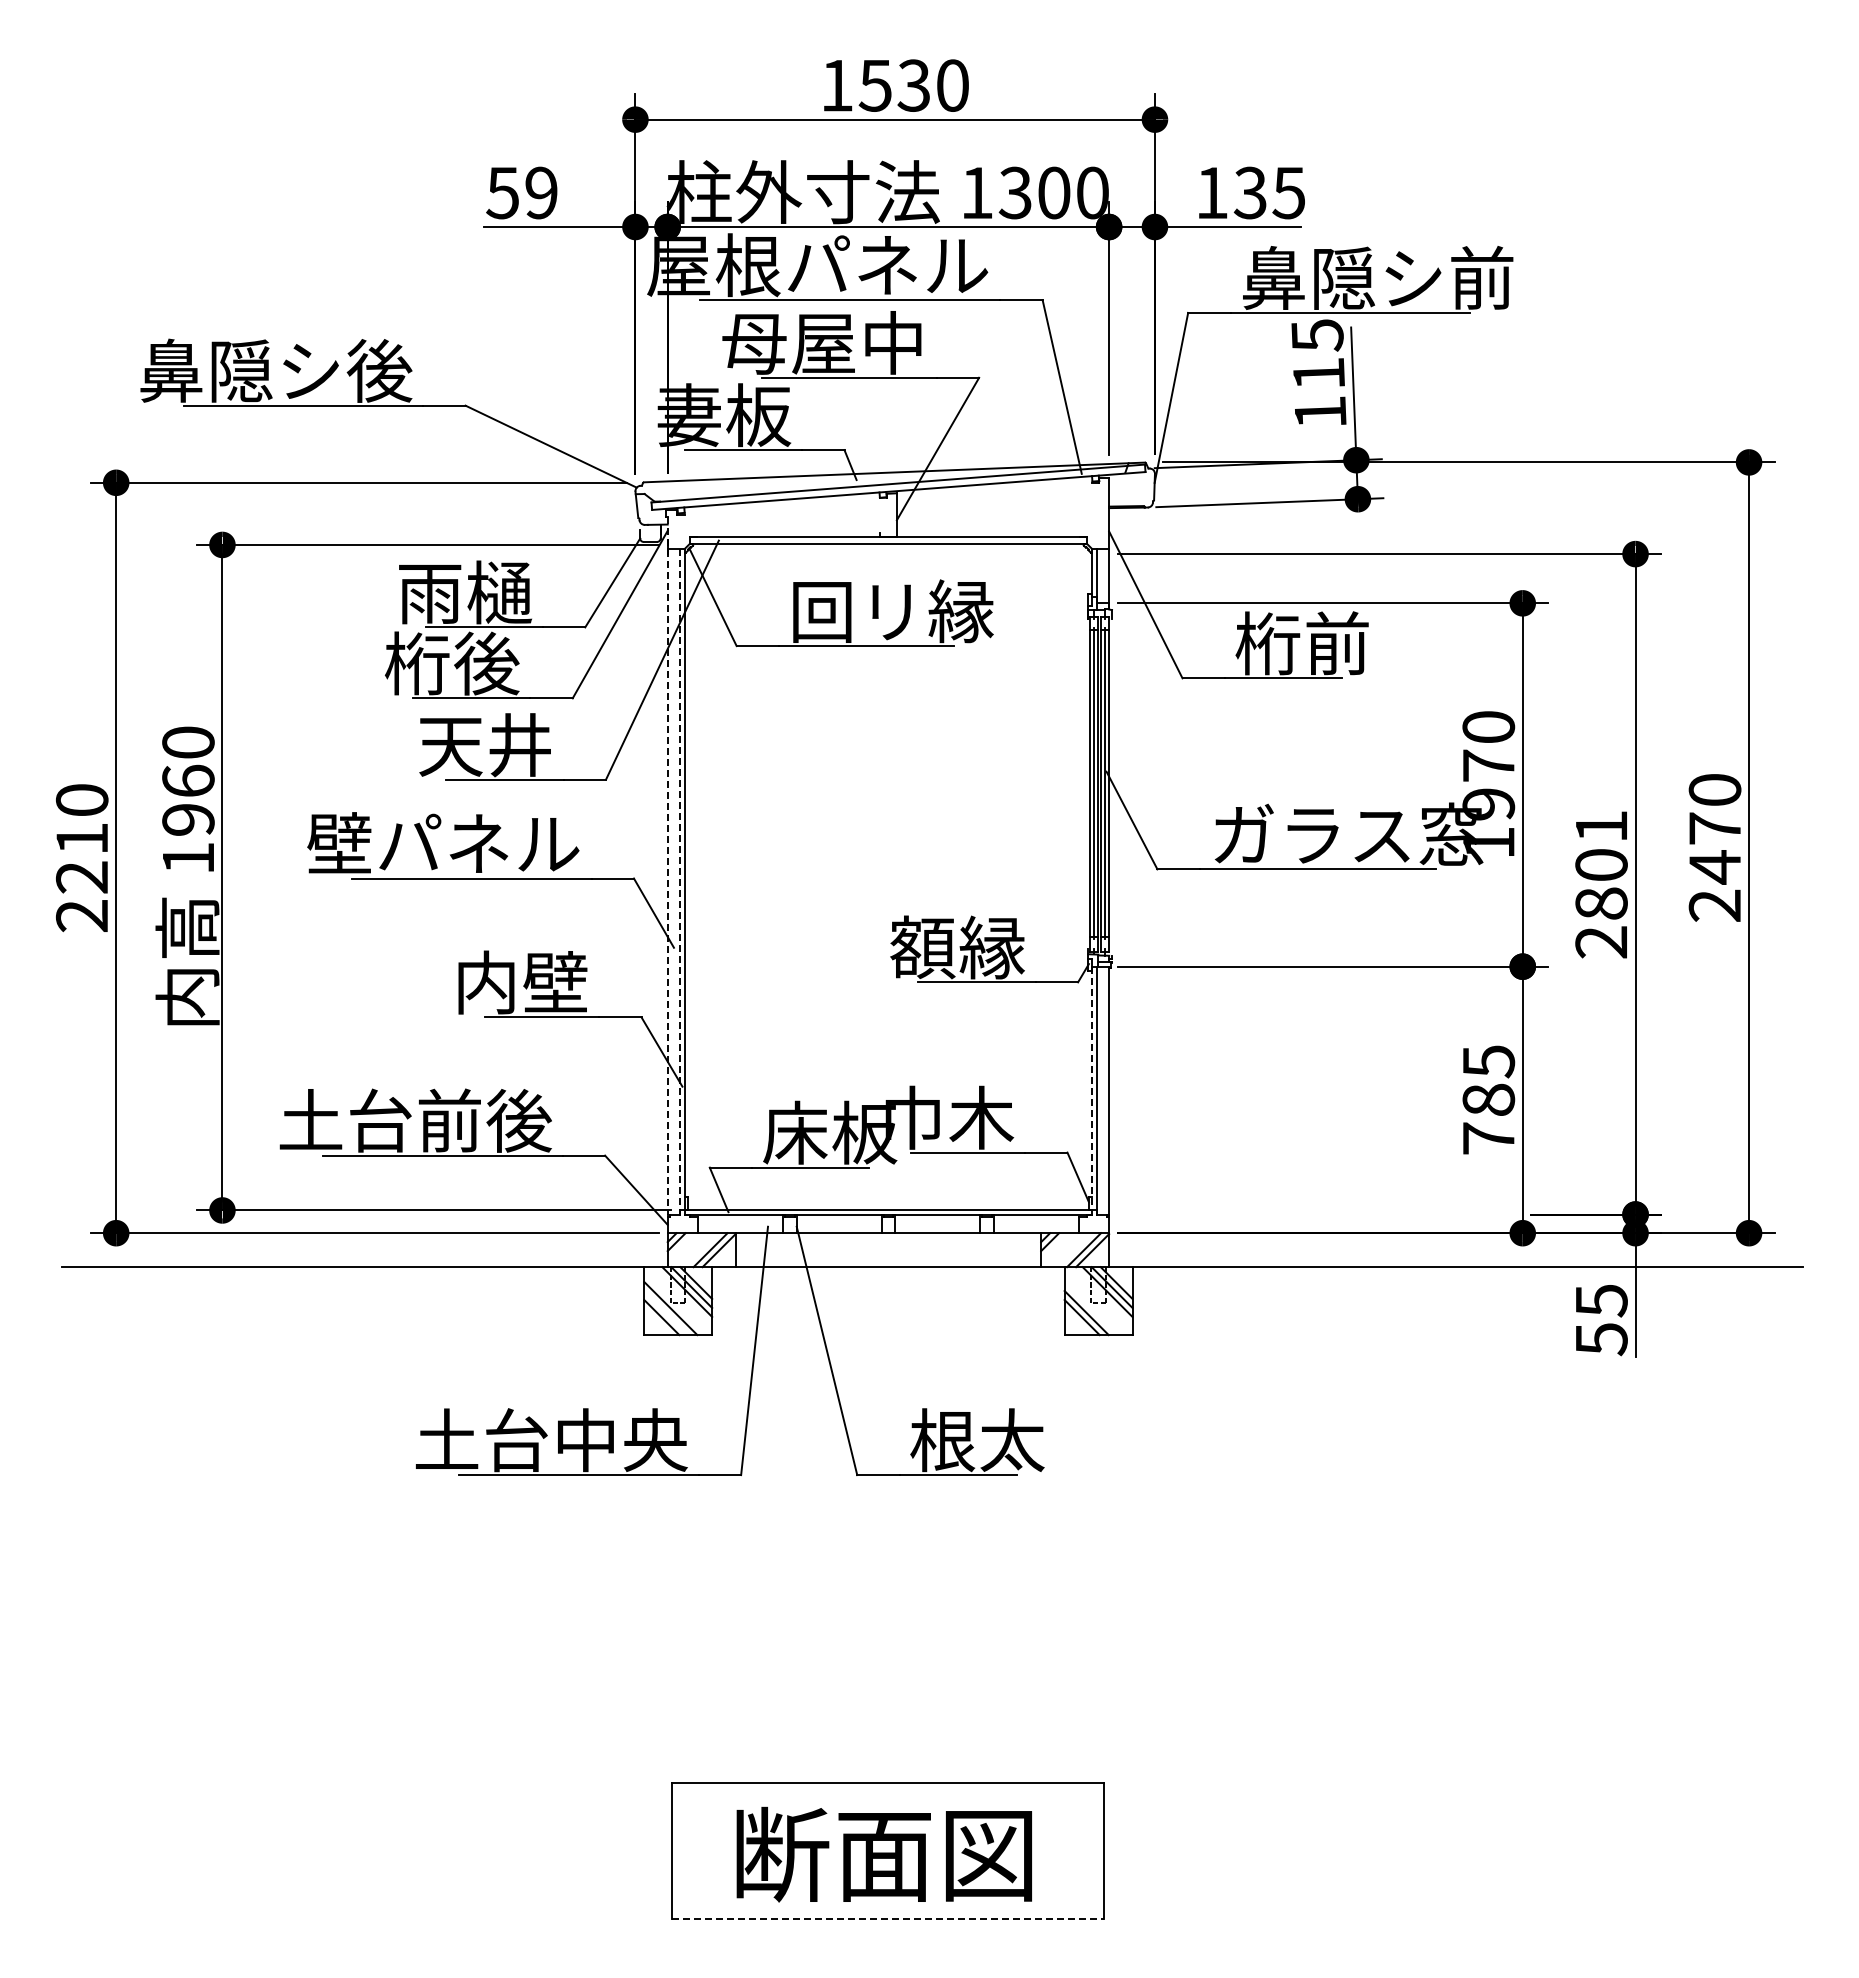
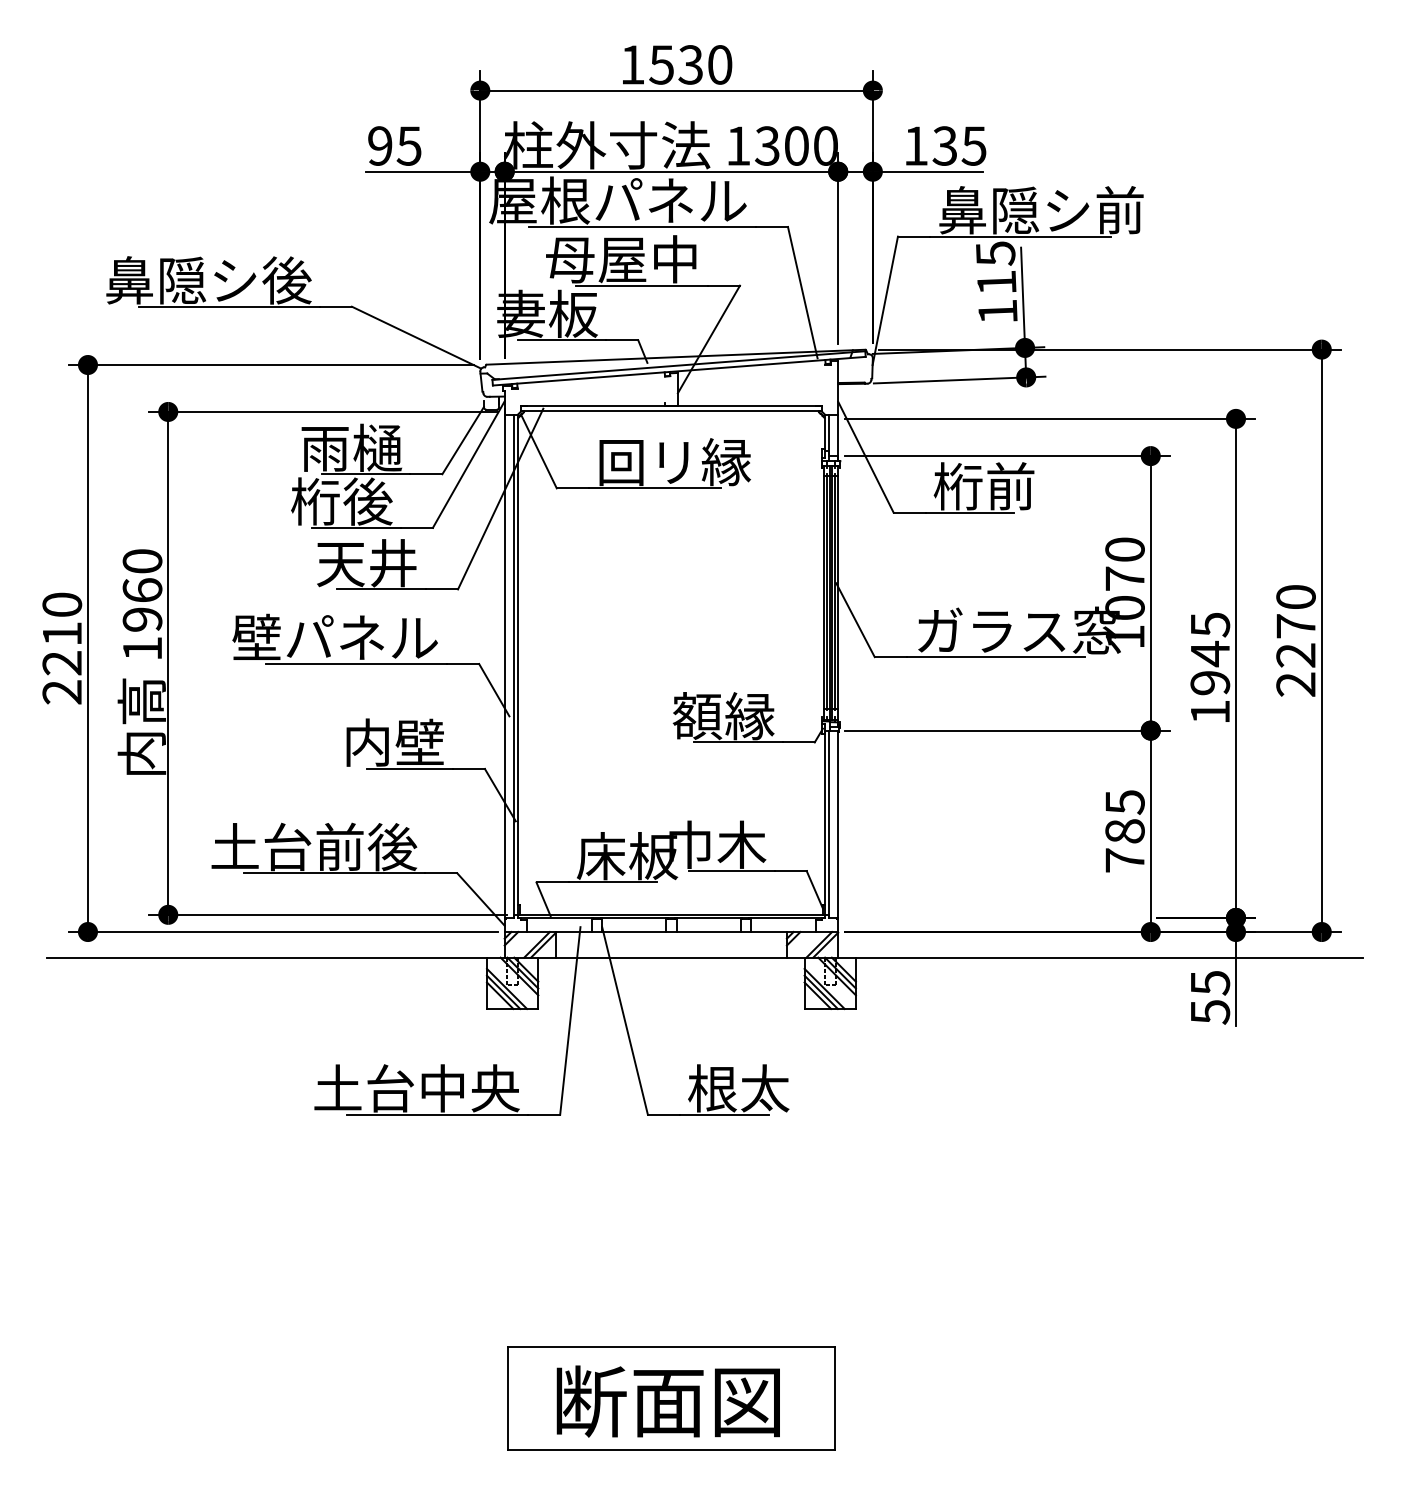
text: (521, 192) -> (394, 145), 59 -> 95
text: (1488, 804) -> (1124, 608), 1970 -> 1070
line: (667, 865) -> (504, 654), dashed -> solid
text: (1714, 867) -> (1295, 655), 2470 -> 2270
line: (679, 881) -> (513, 666), dashed -> solid
text: (1601, 884) -> (1210, 668), 2801 -> 1945
line: (1091, 1088) -> (824, 822), dashed -> solid
line: (1090, 1308) -> (824, 988), added
line: (666, 1313) -> (503, 992), added
line: (888, 1918) -> (671, 1449), dashed -> solid

